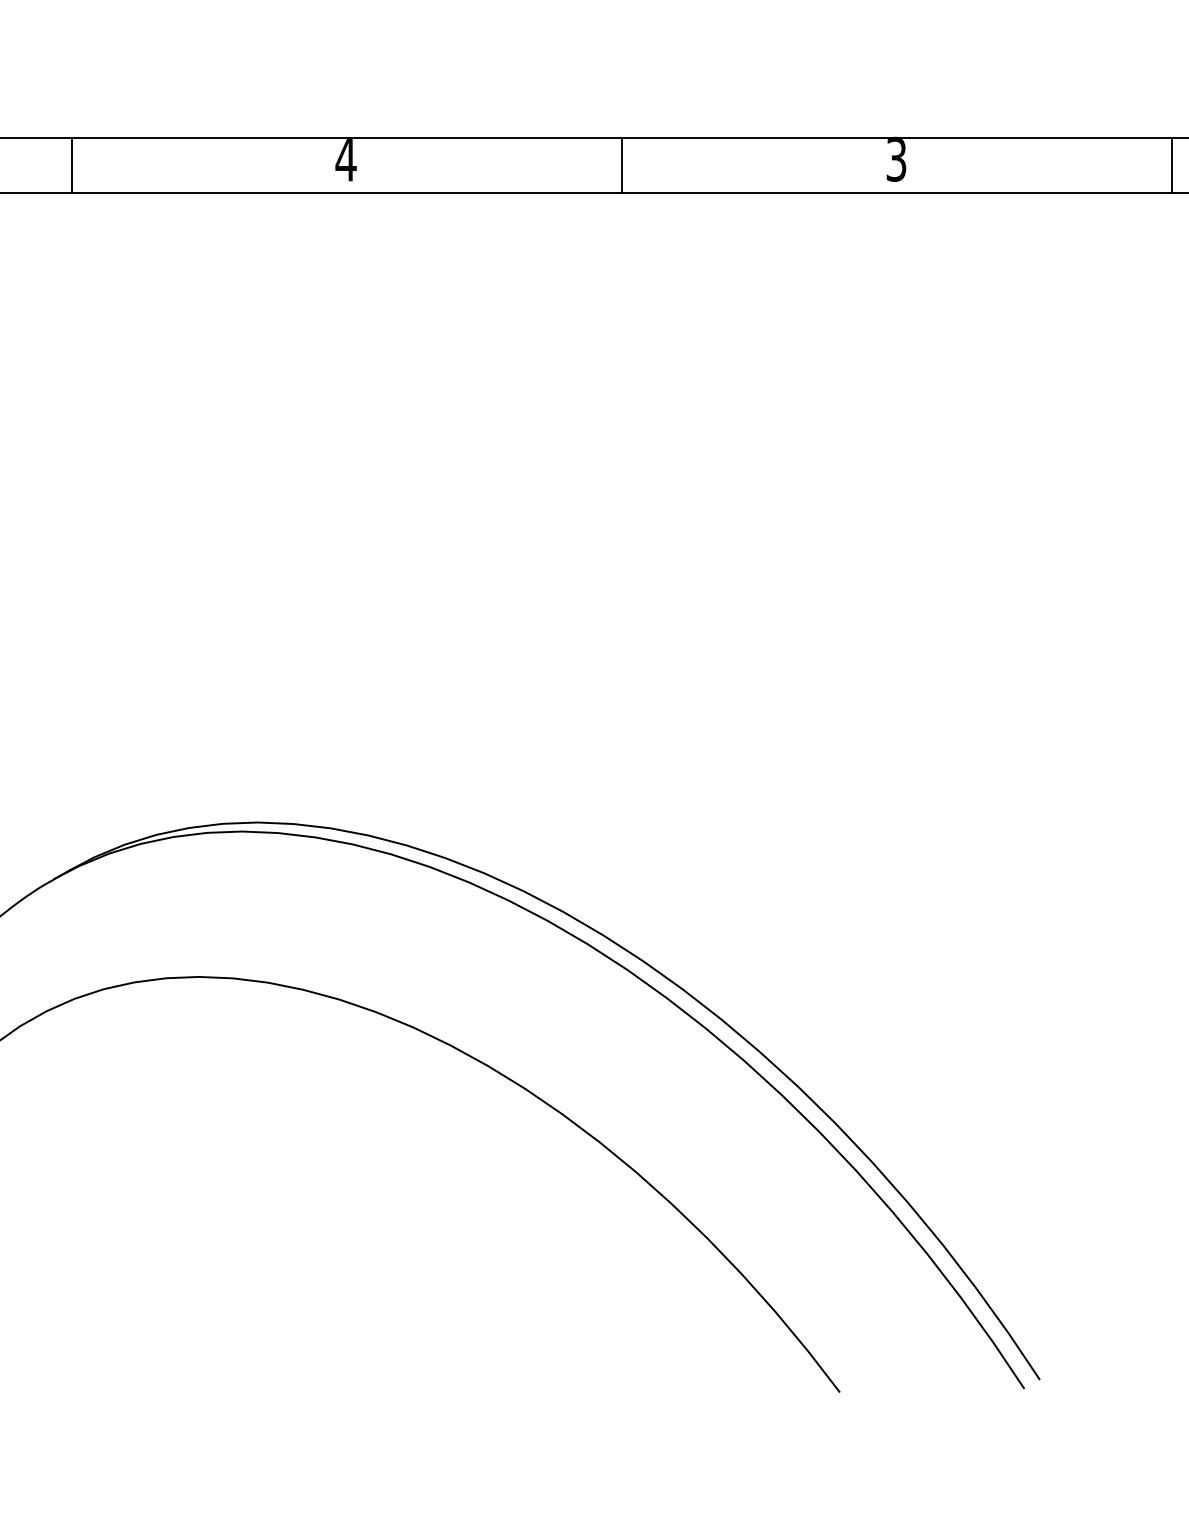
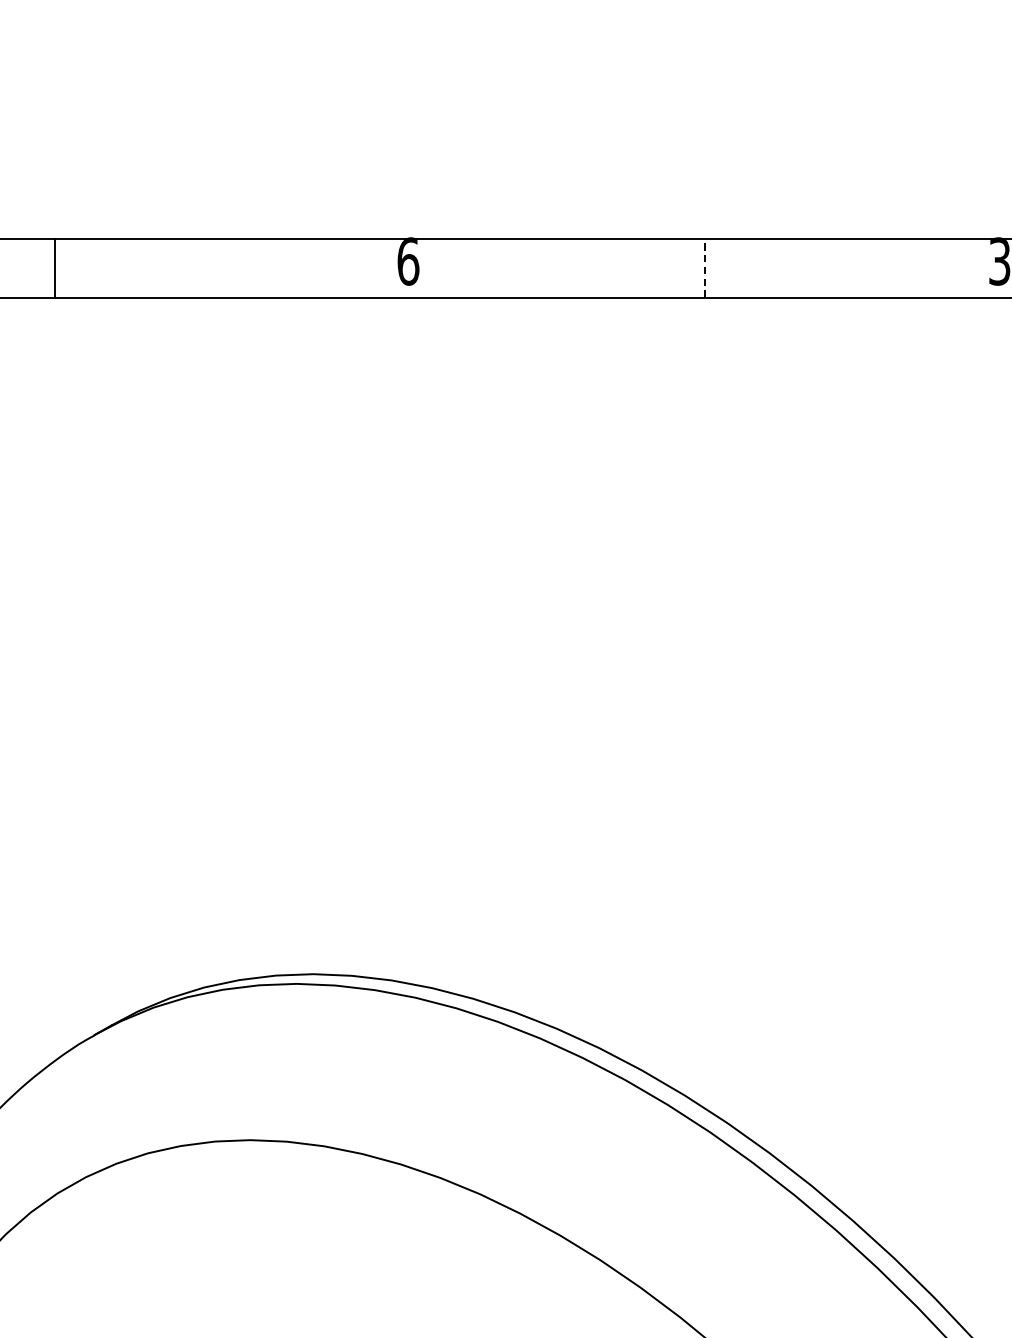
text: (345, 158) -> (407, 260), 4 -> 6
line: (71, 165) -> (55, 268), moved
line: (621, 165) -> (704, 268), solid -> dashed

